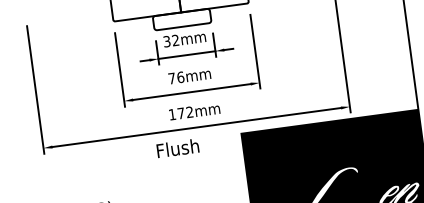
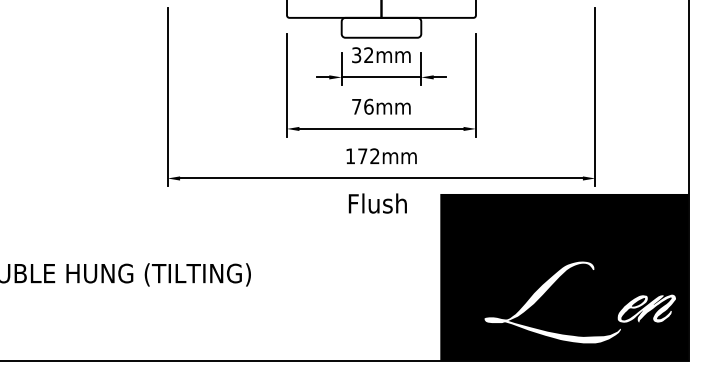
text: (177, 148) -> (377, 203), moved

